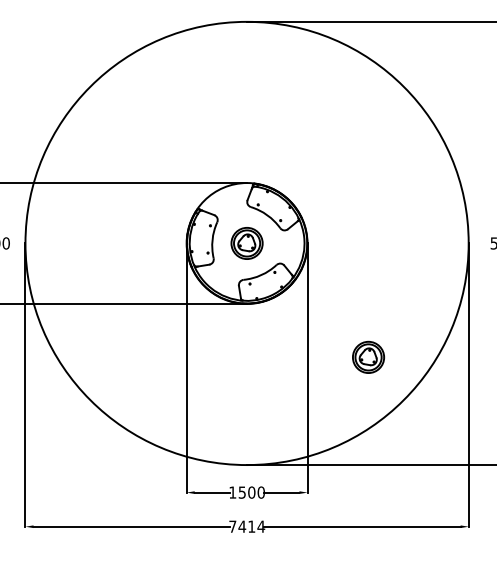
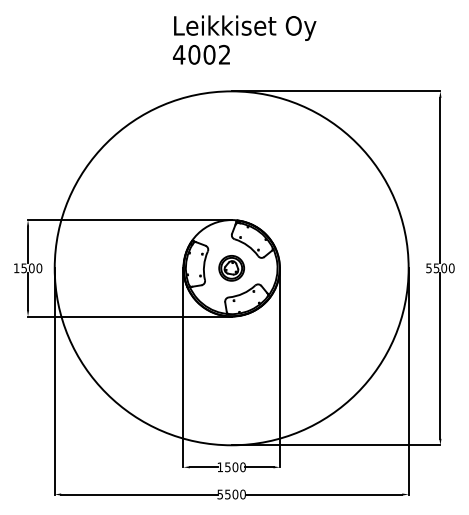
part: (368, 357) -> (328, 359), removed
text: (246, 526) -> (231, 494), 7414 -> 5500

